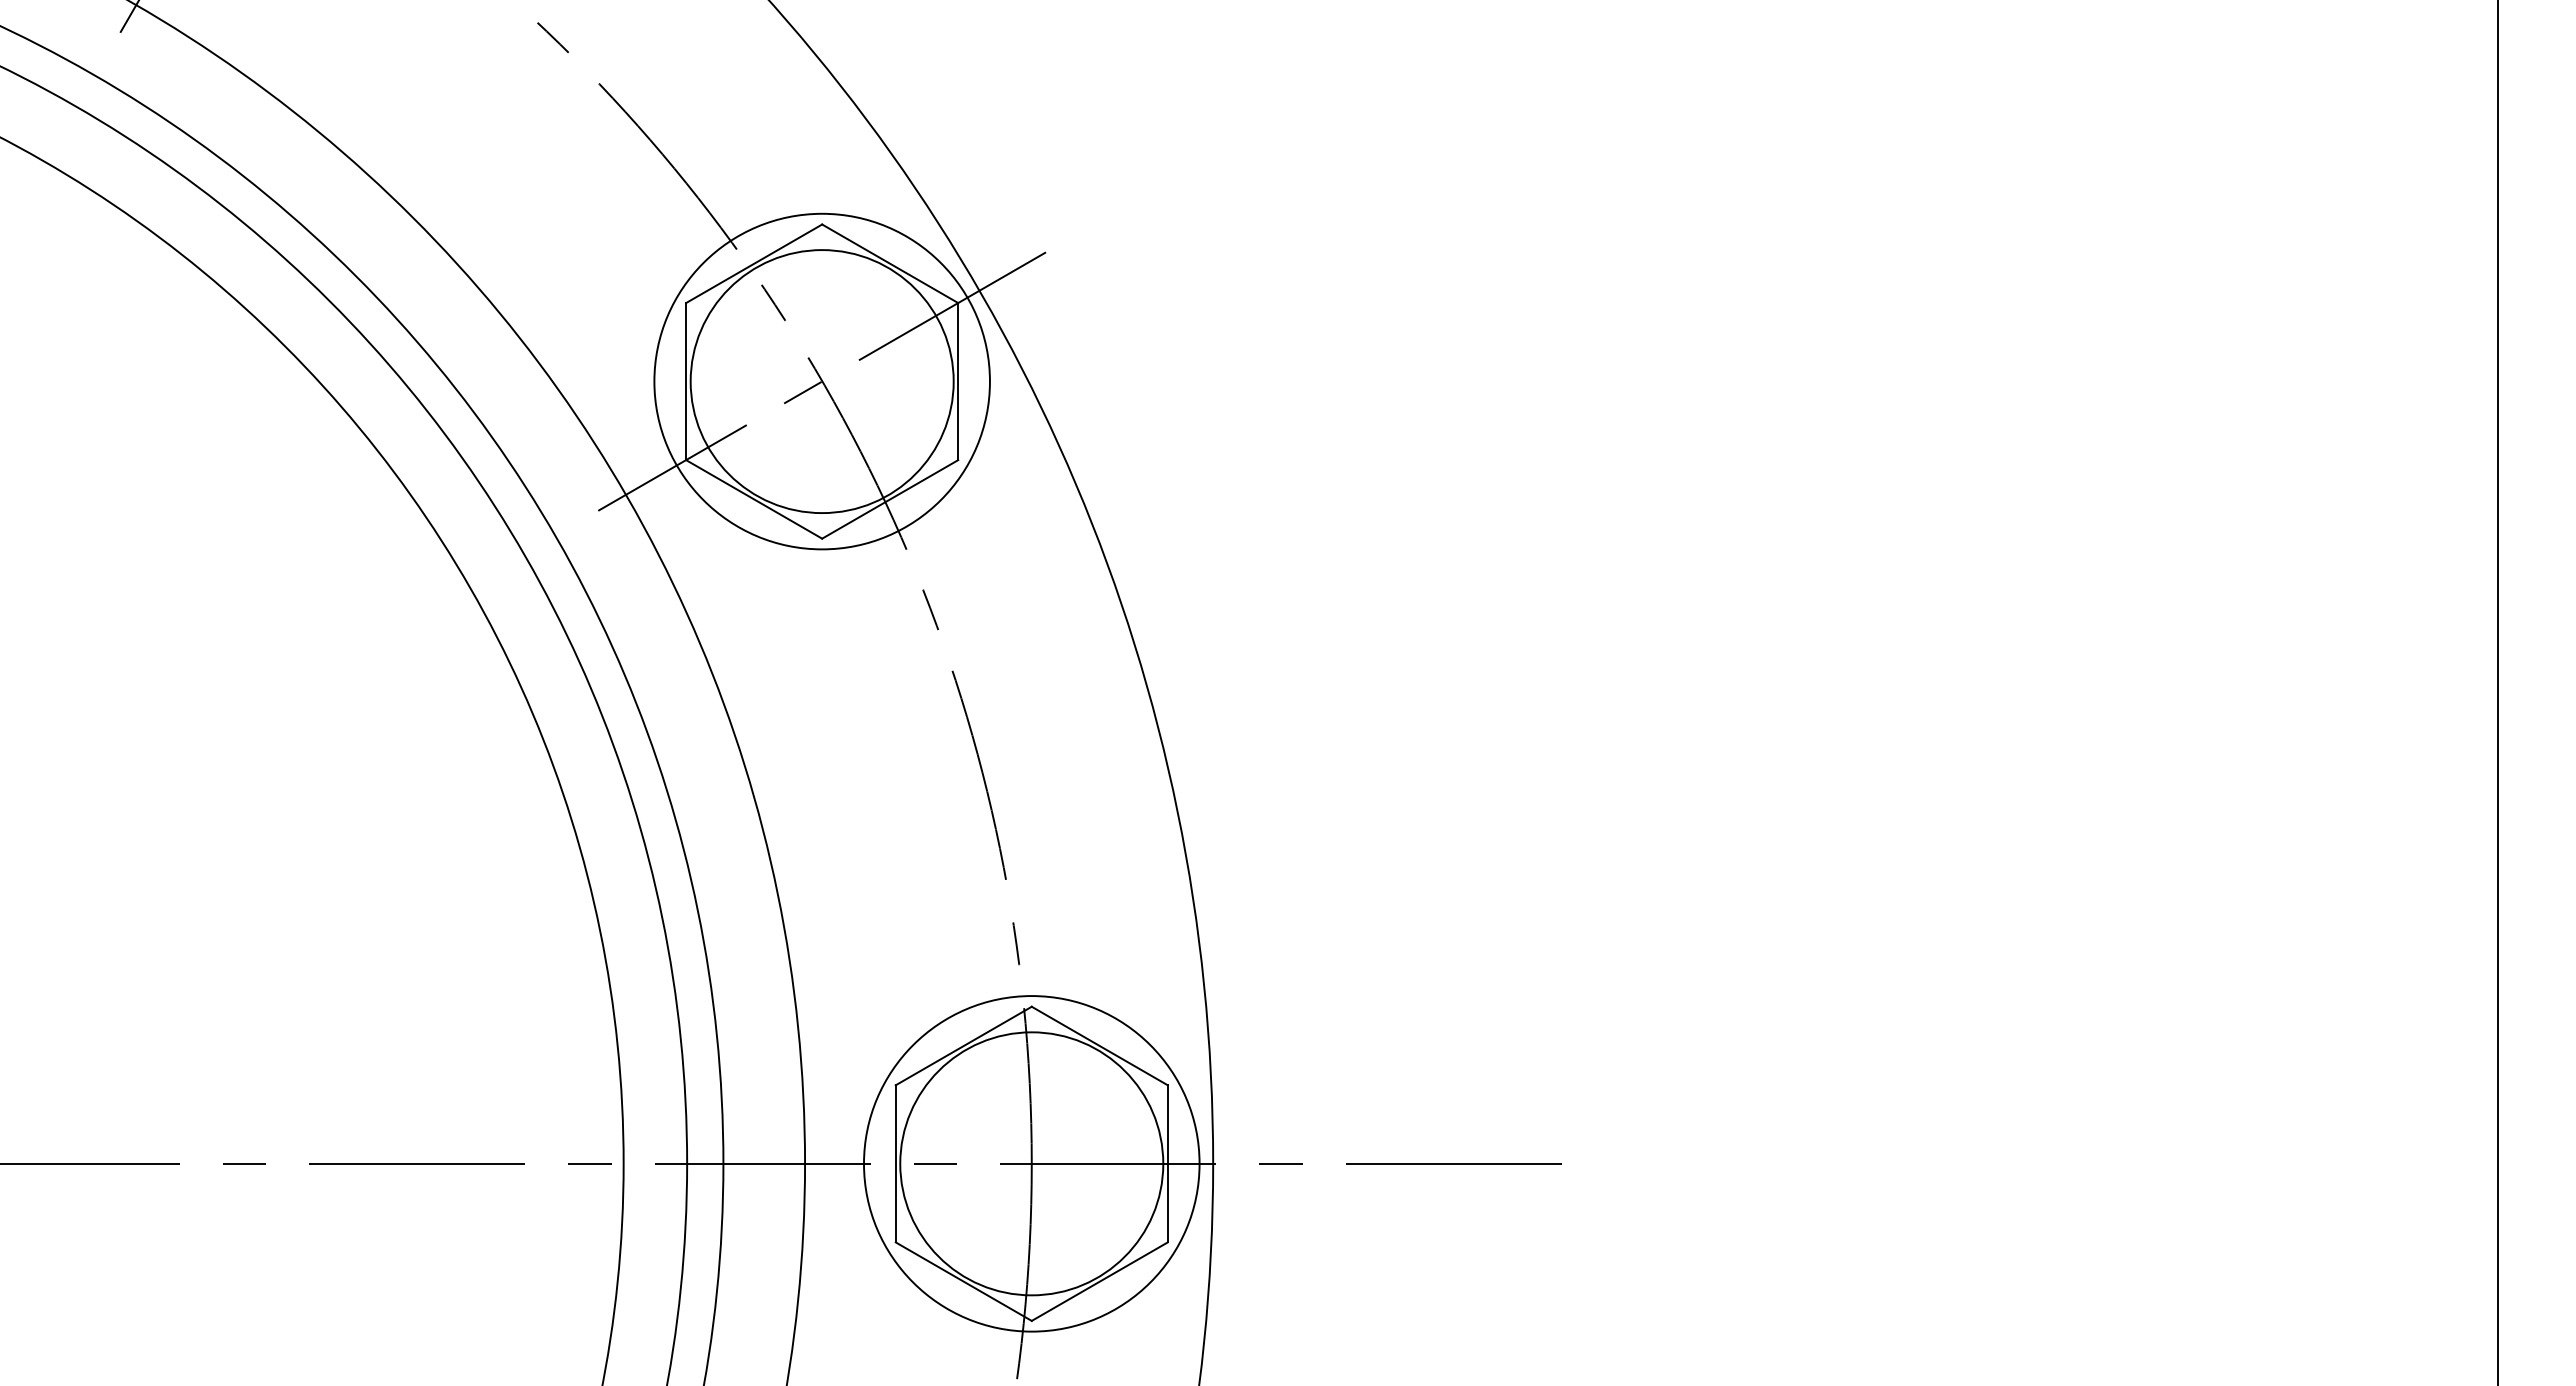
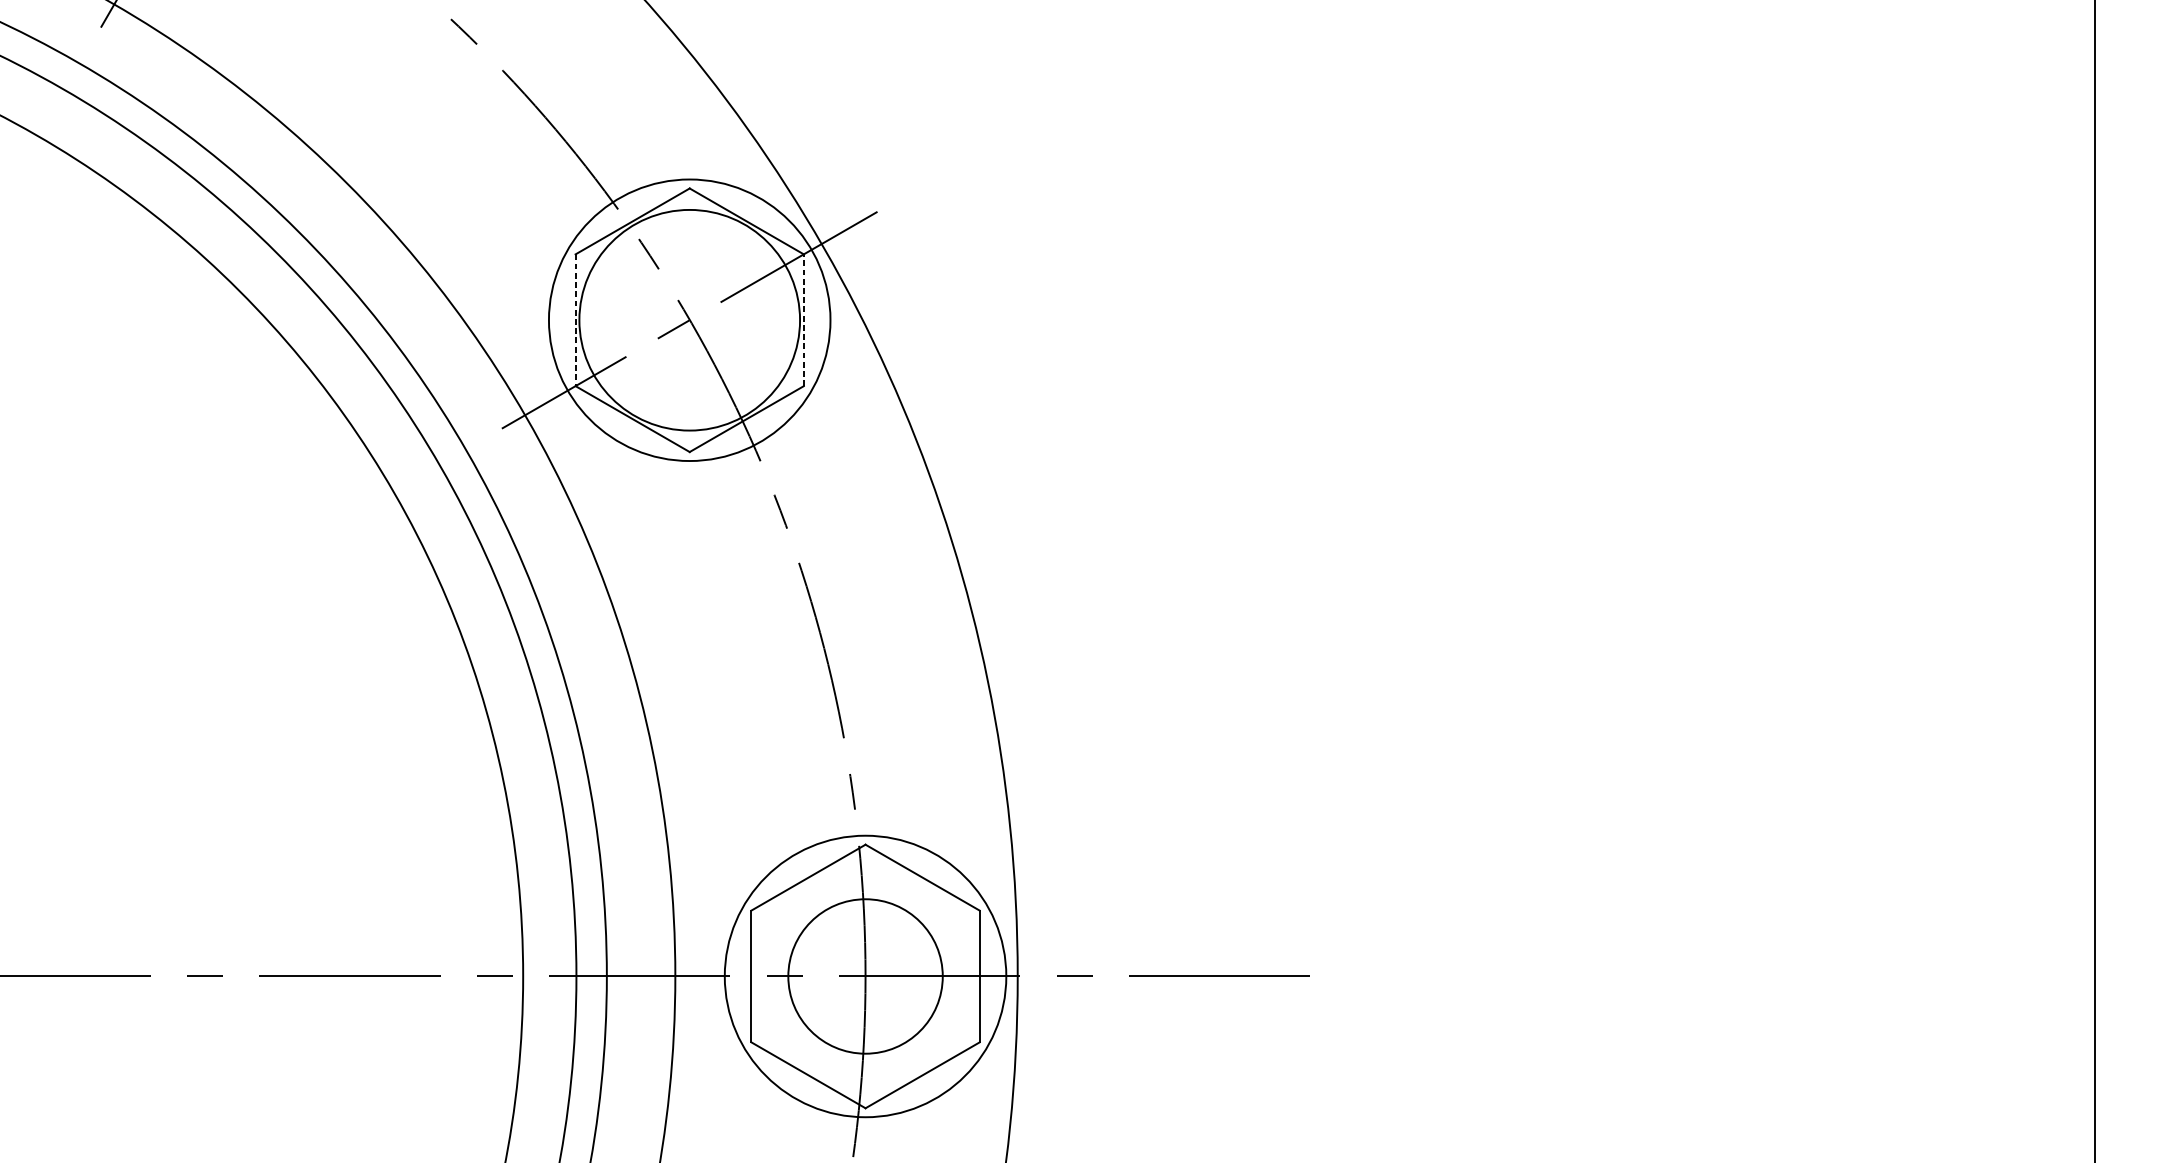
line: (686, 381) -> (575, 320), solid -> dashed
line: (958, 381) -> (804, 320), solid -> dashed
circle: (1031, 1163) -> (865, 976), size x0.7

